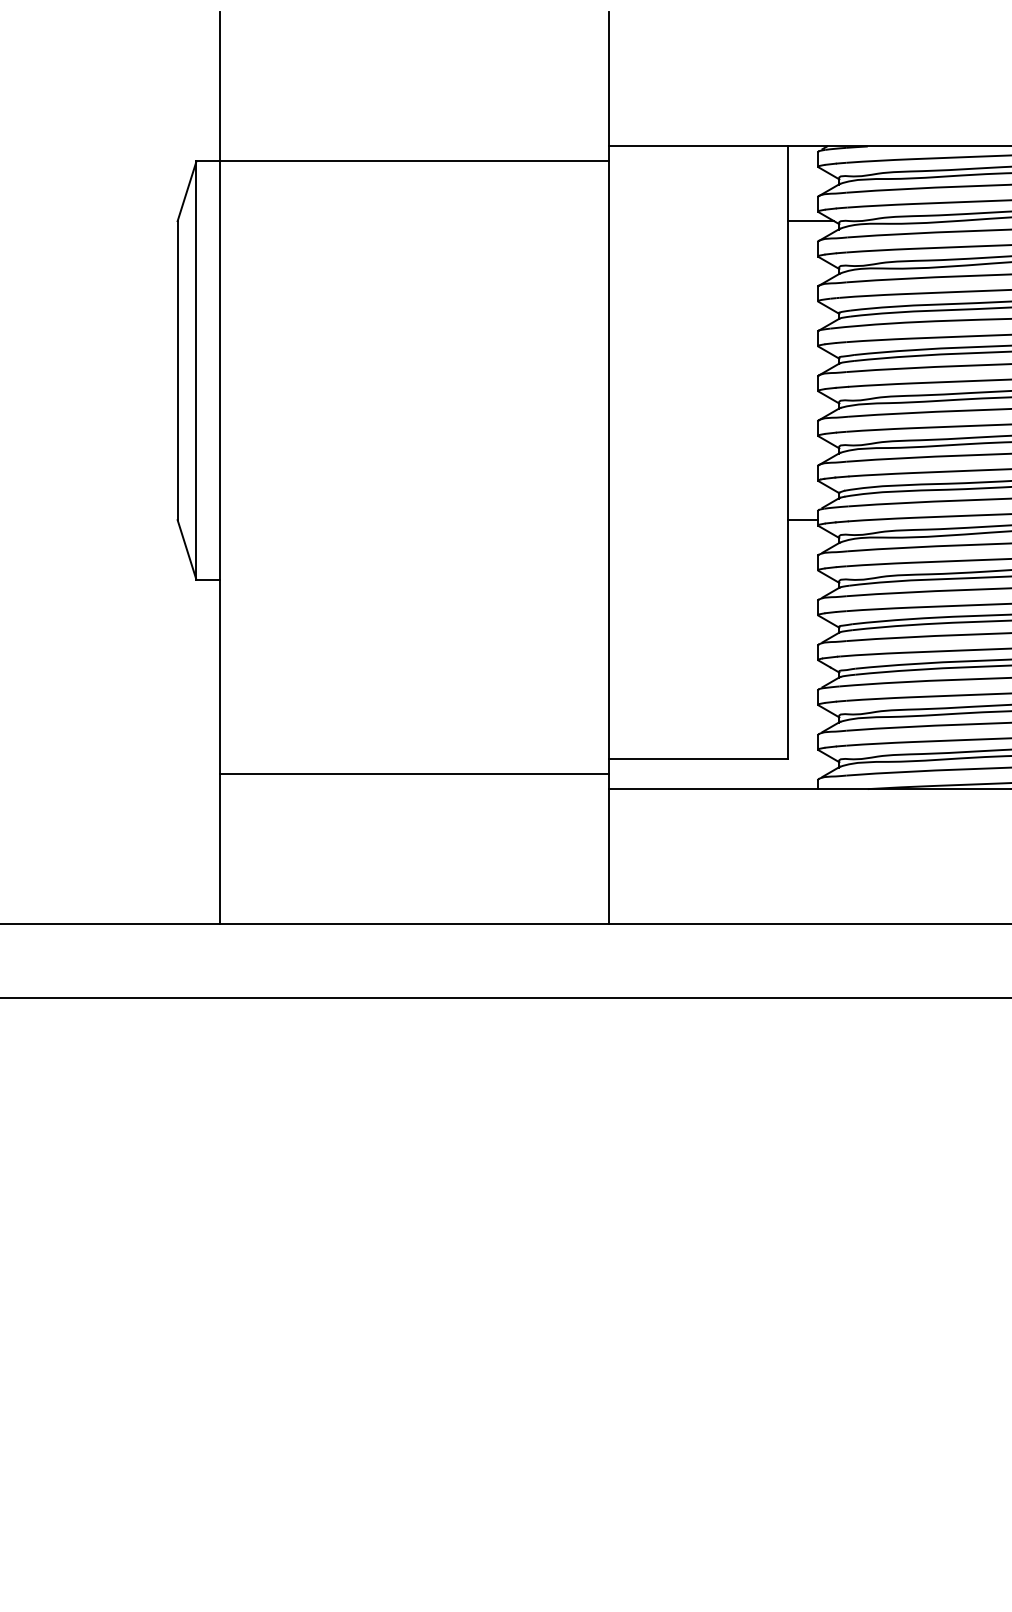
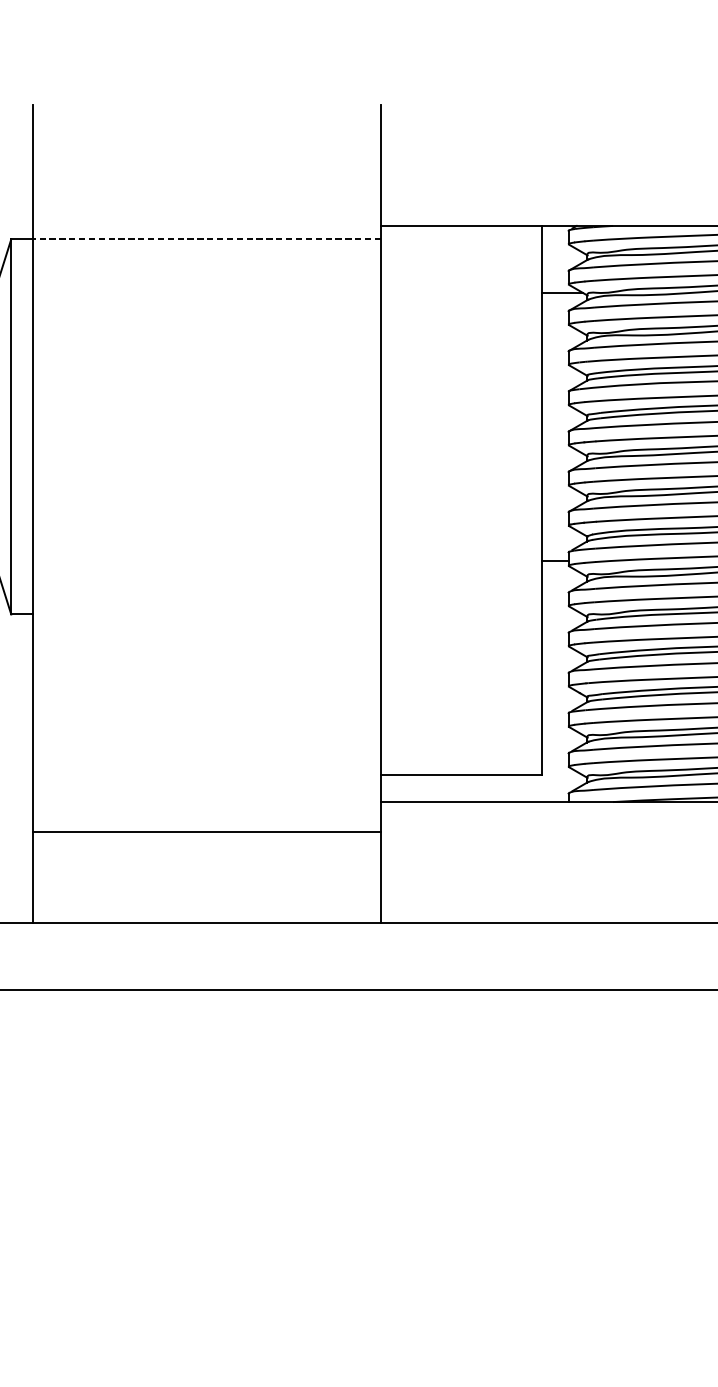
line: (414, 161) -> (206, 239), solid -> dashed
line: (414, 774) -> (206, 831), moved

